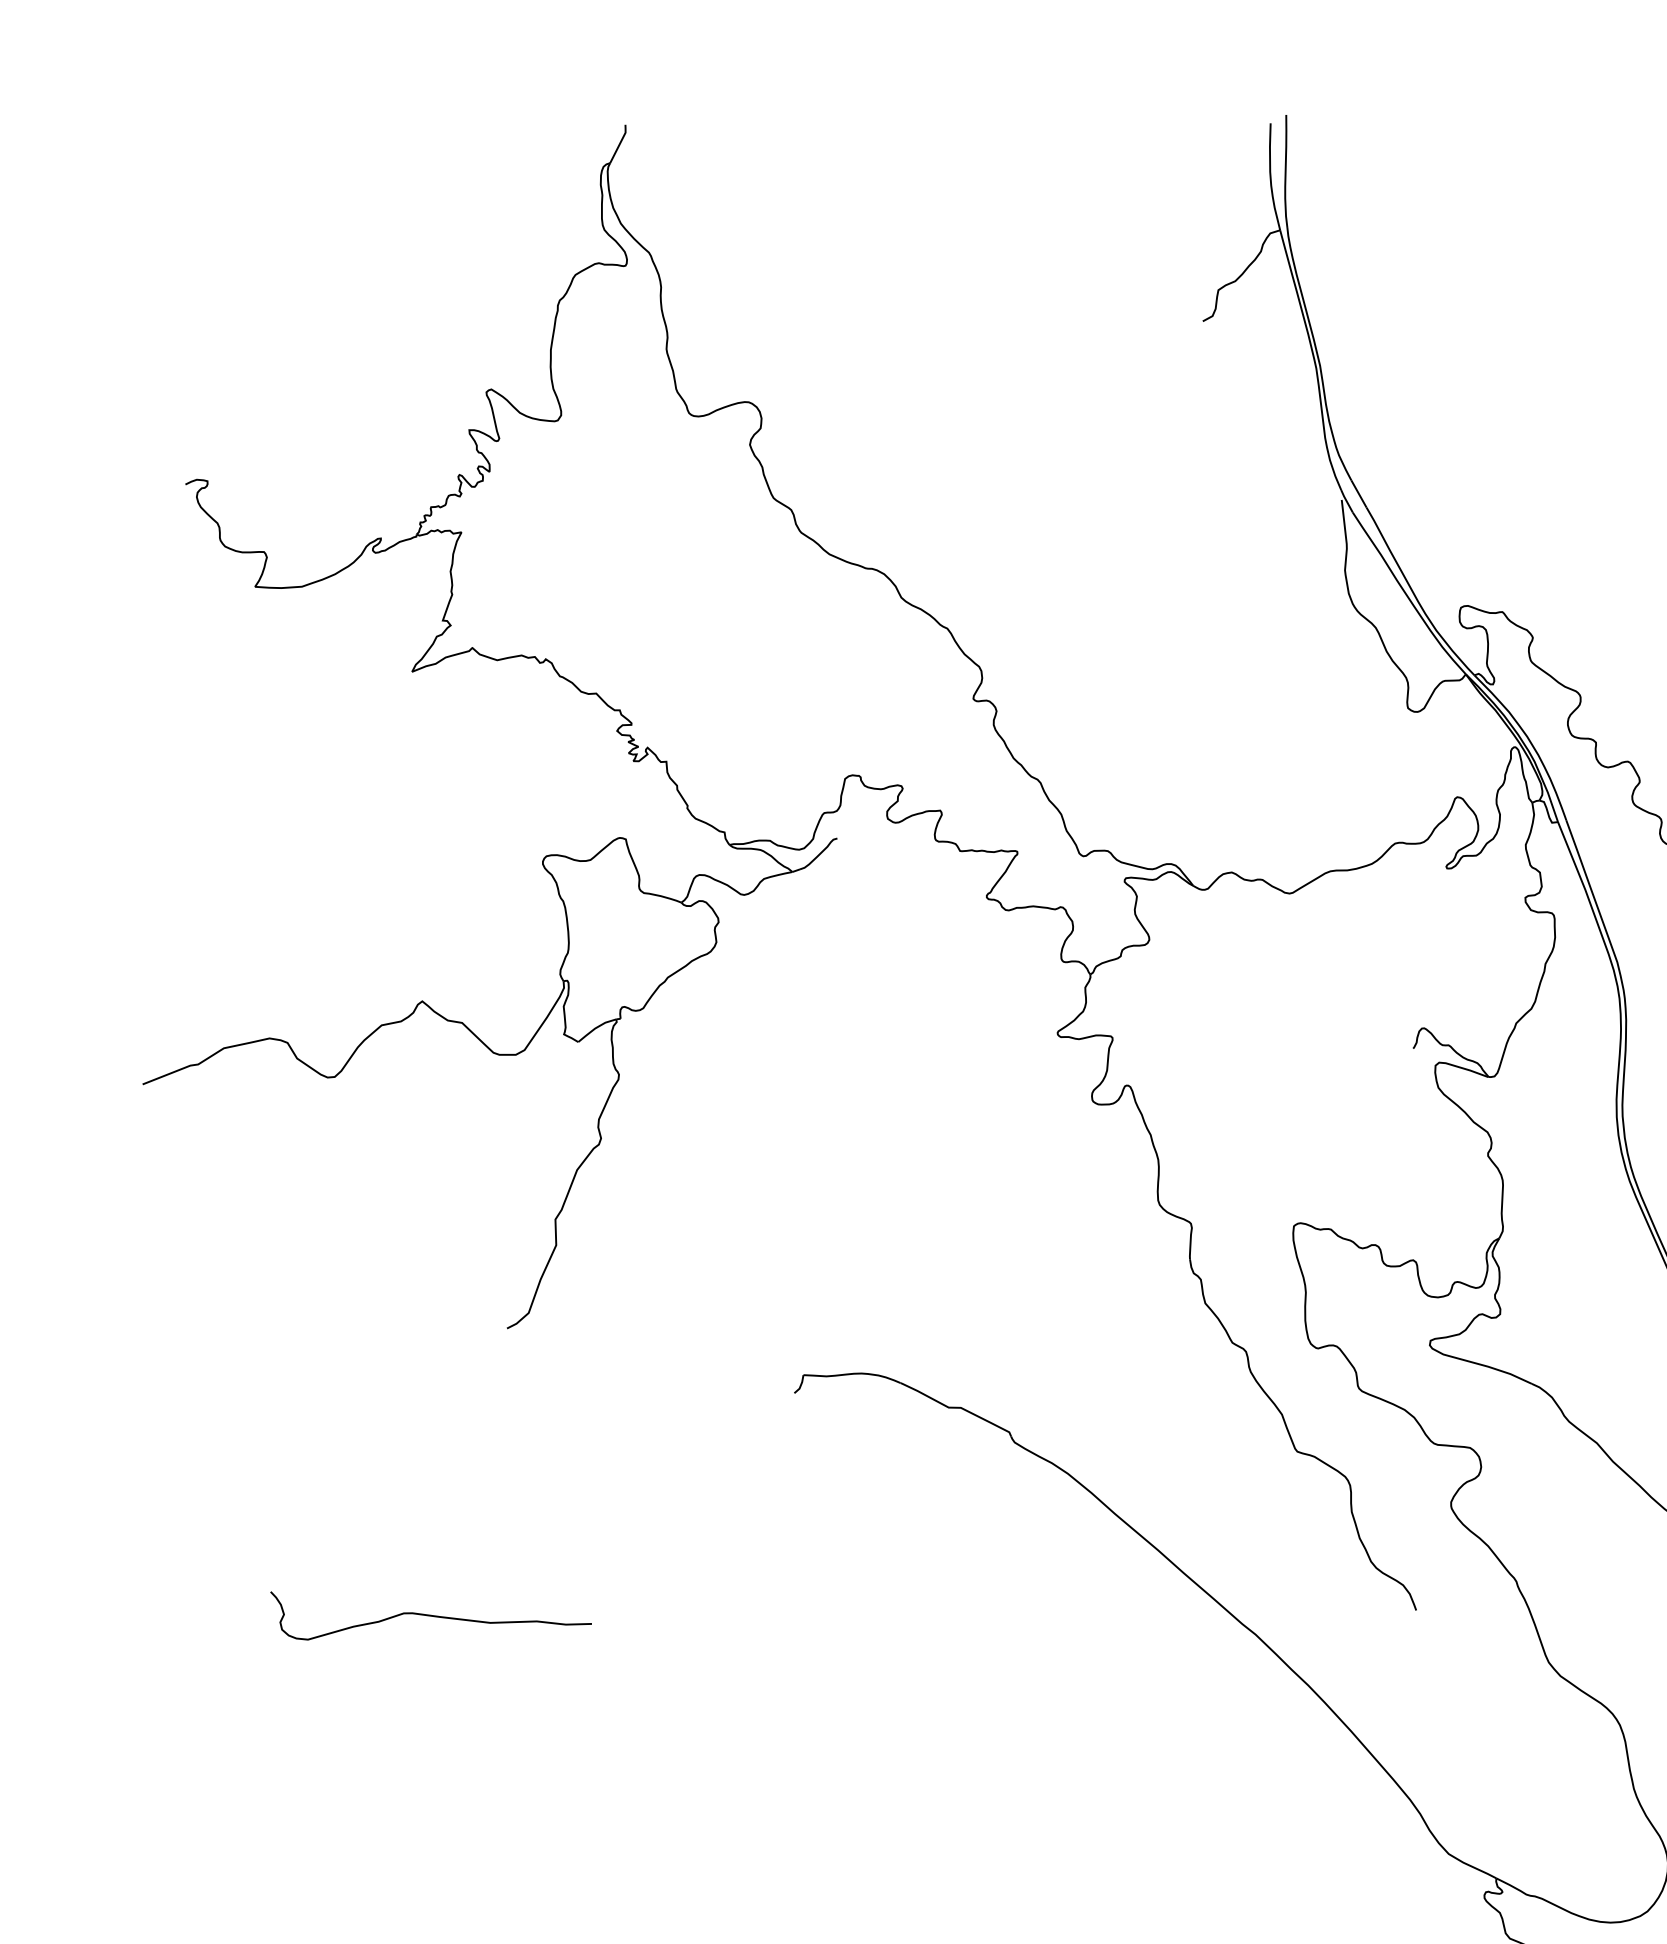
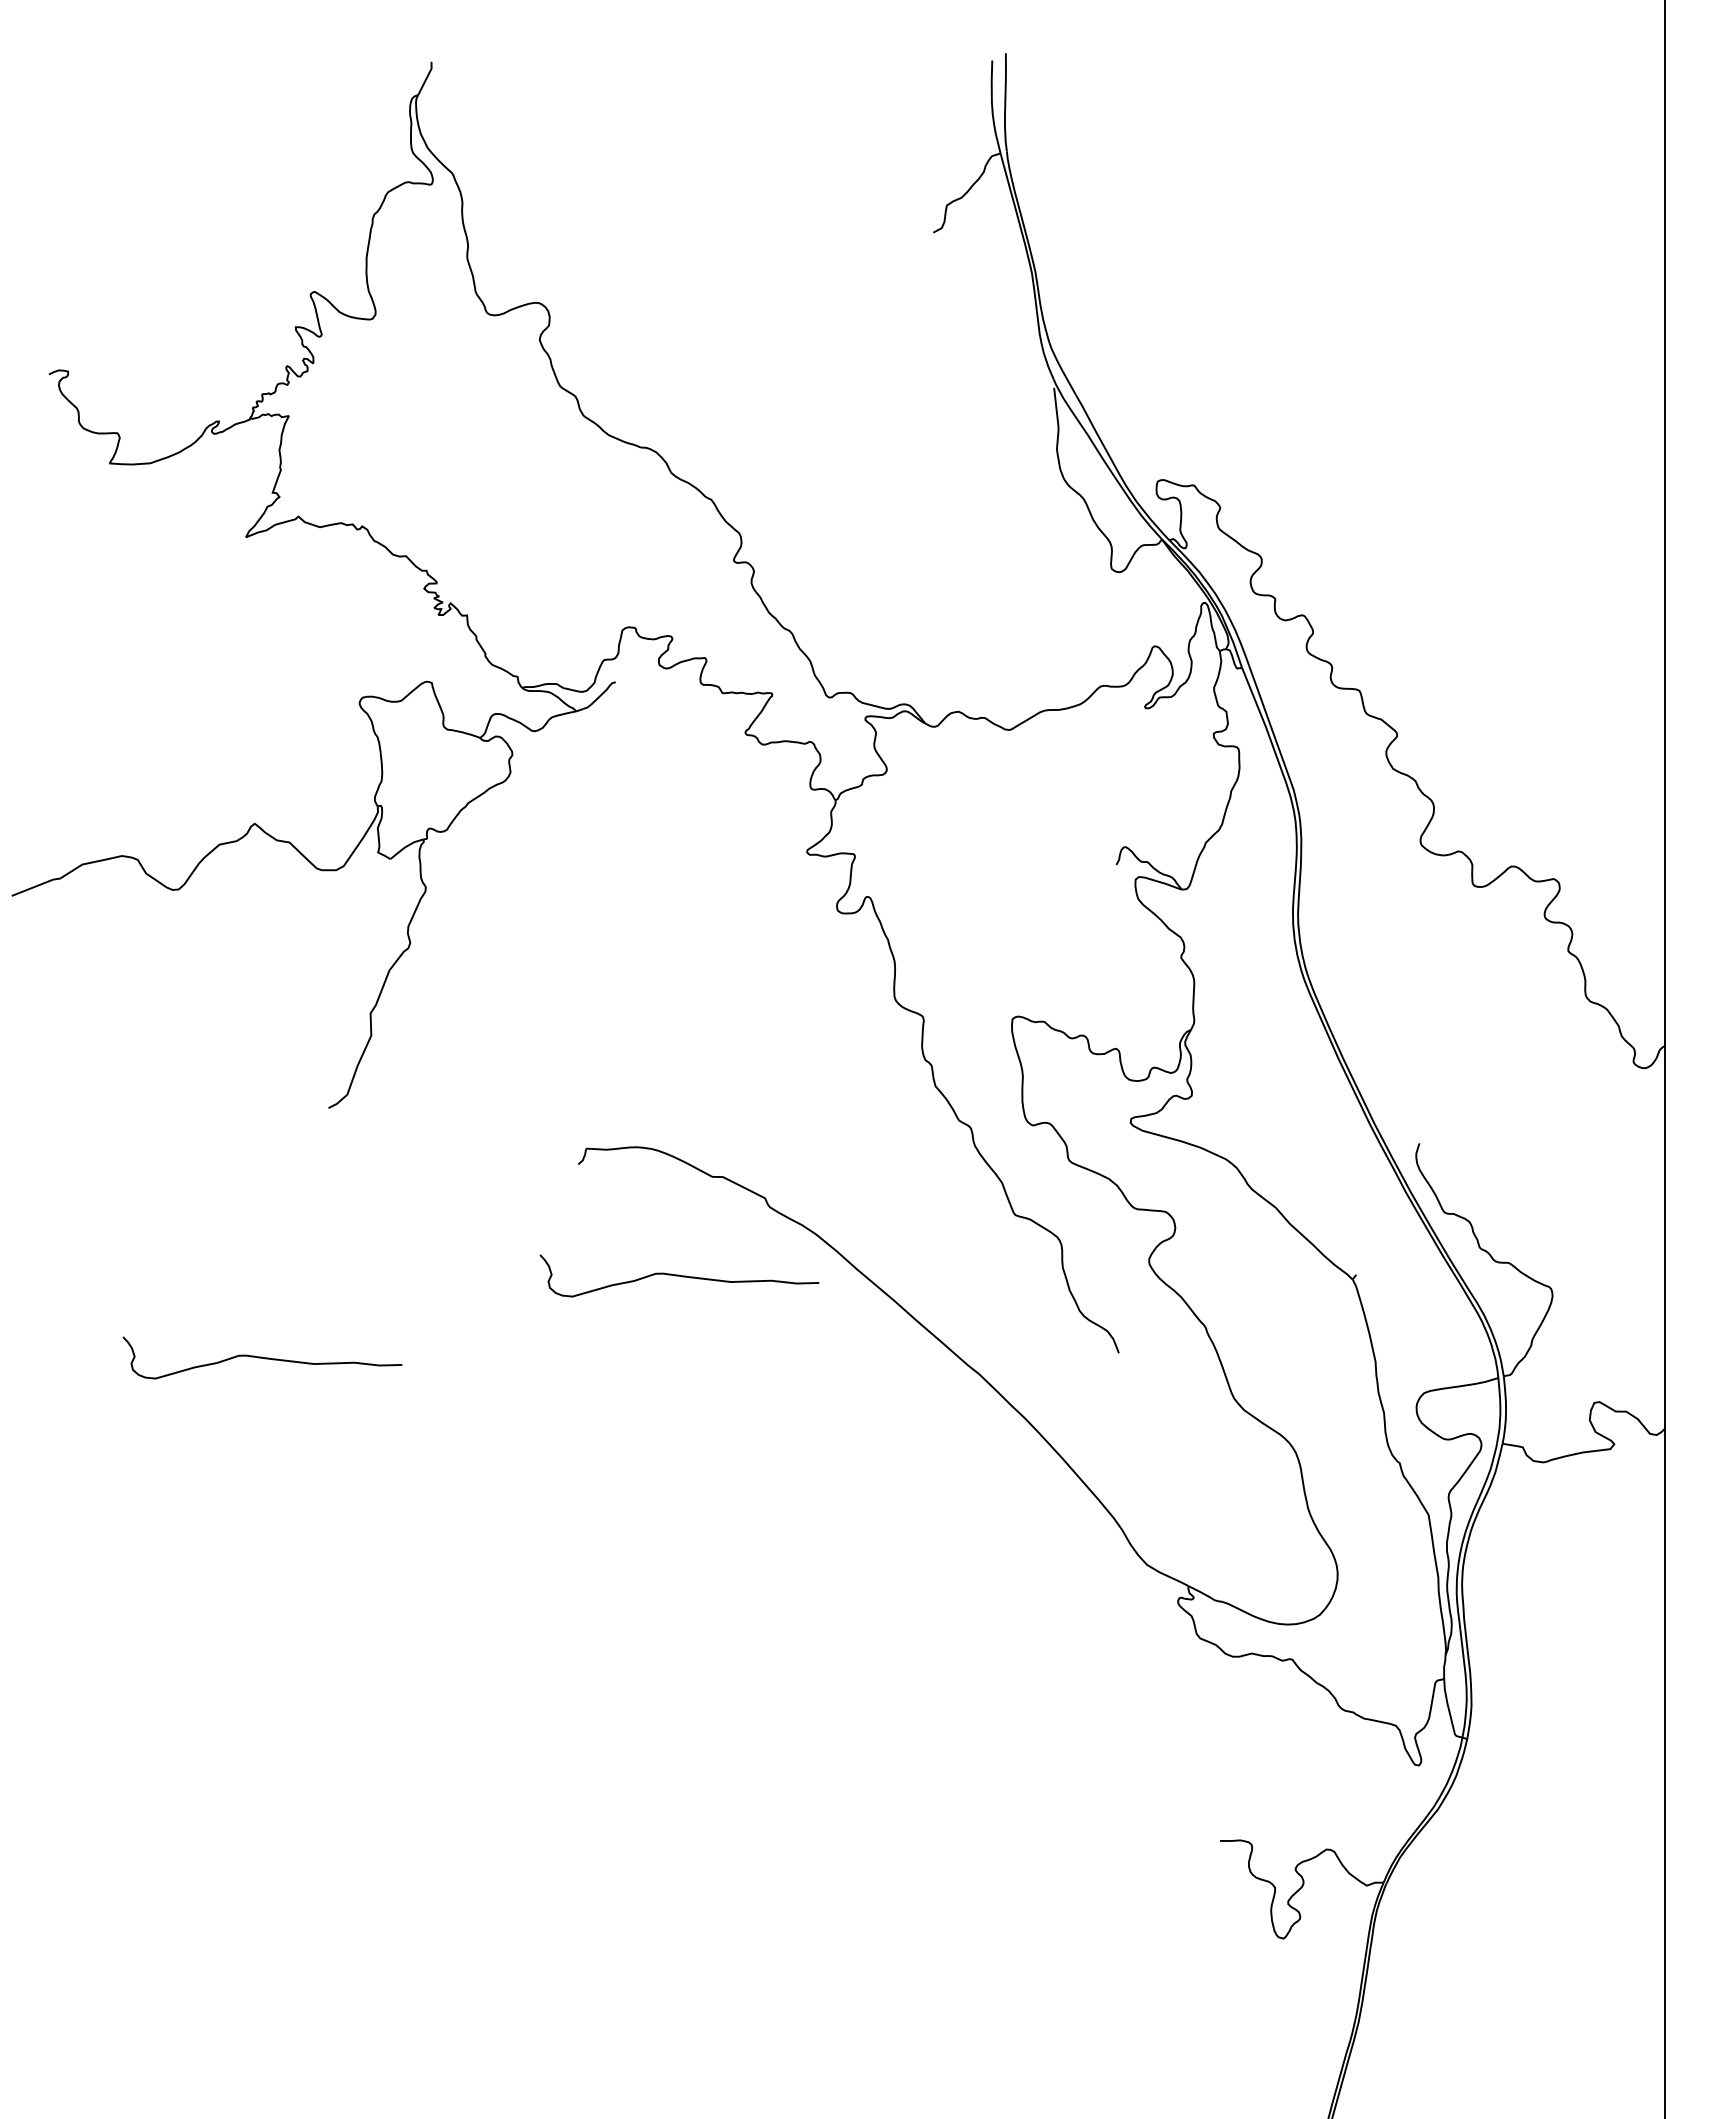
curve: (910, 1521) -> (679, 1275), added

